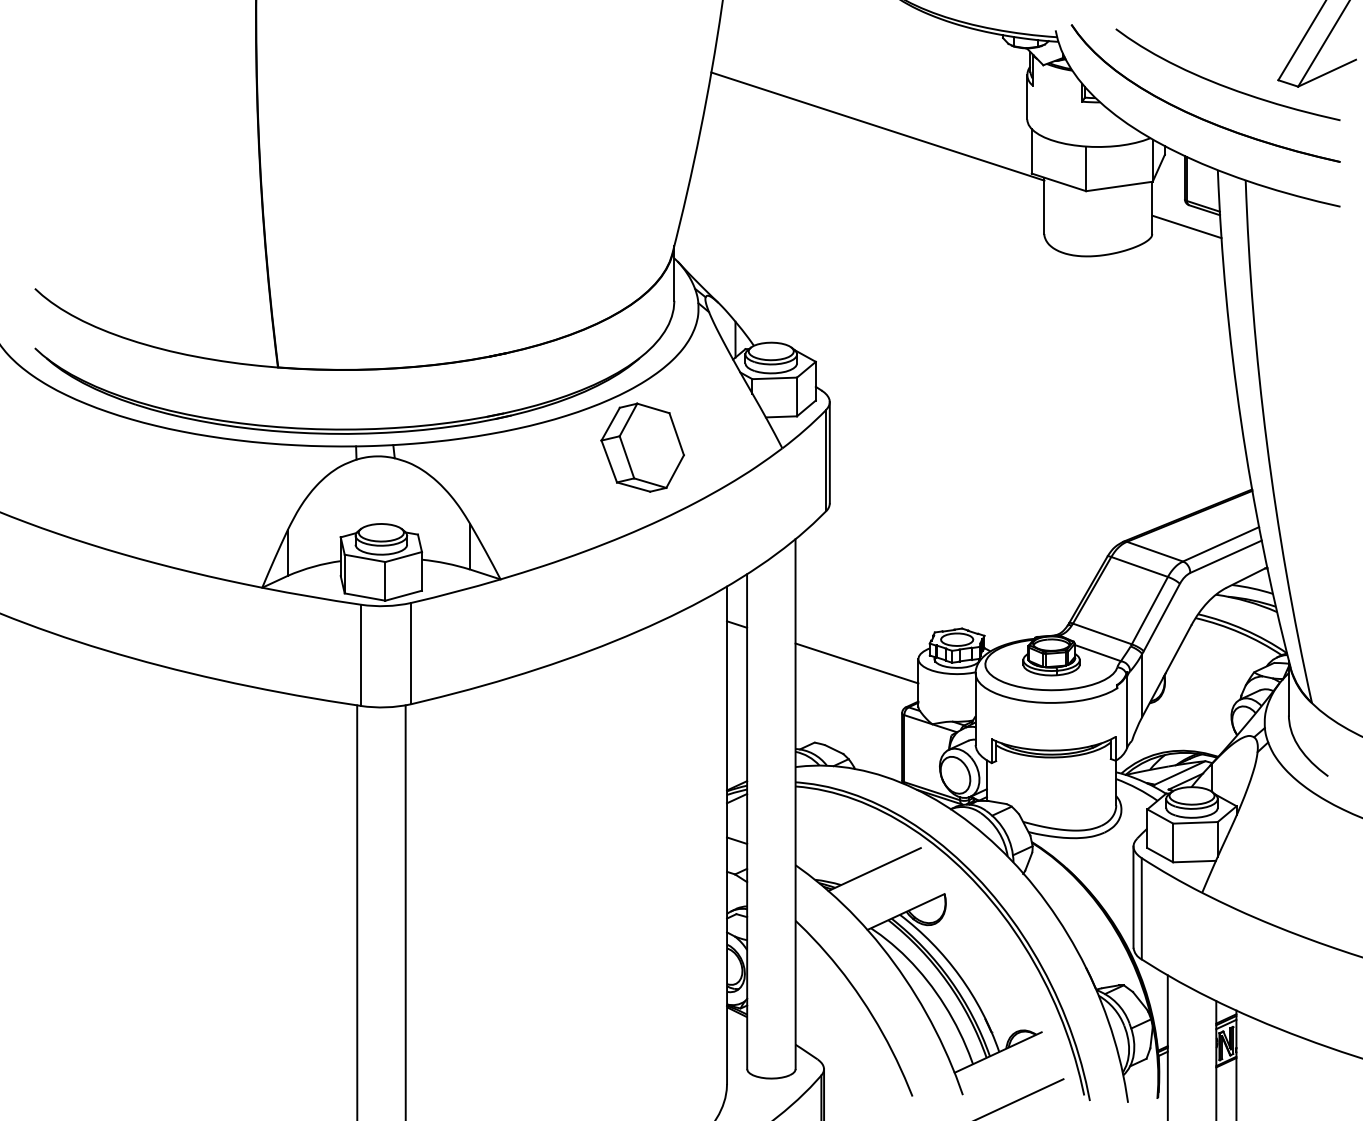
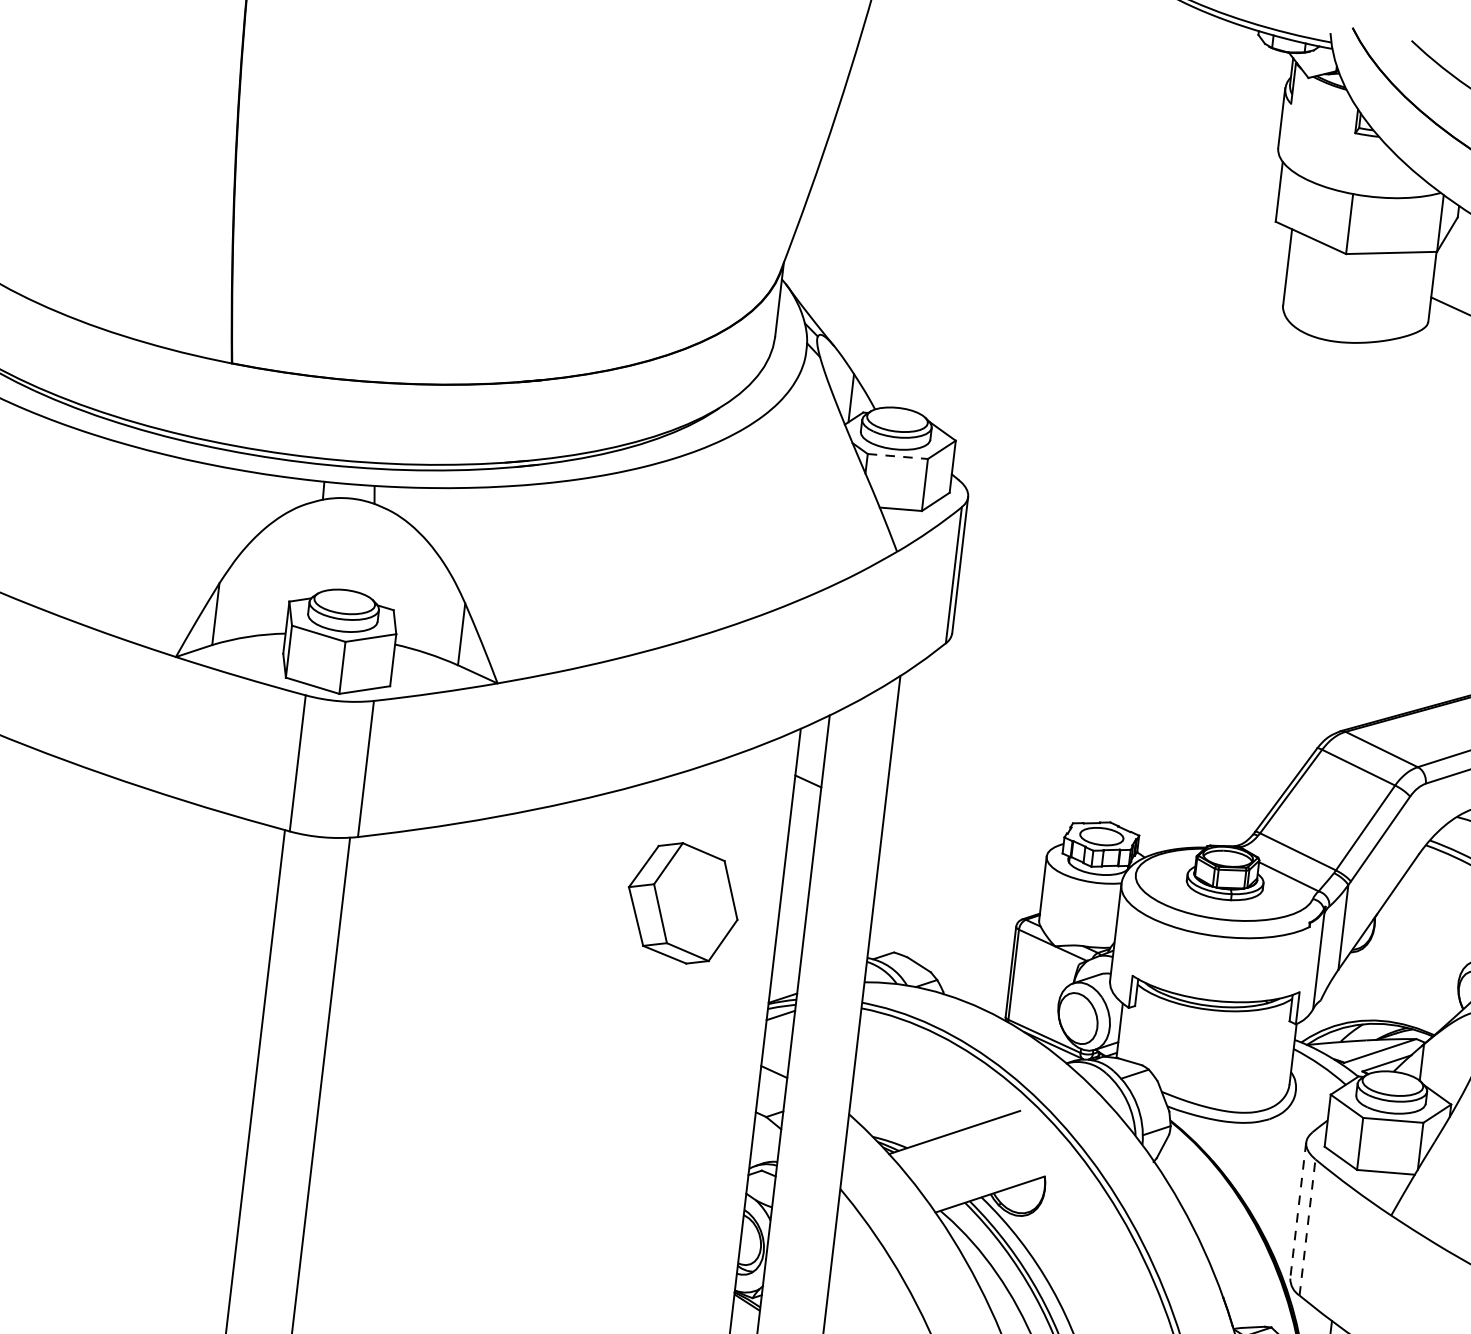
line: (877, 126) -> (1075, 134), removed
line: (775, 378) -> (898, 456), solid -> dashed
part: (642, 447) -> (682, 902), moved
line: (856, 663) -> (962, 852), removed
line: (1133, 897) -> (1298, 1210), solid -> dashed
line: (1141, 908) -> (1307, 1227), solid -> dashed

